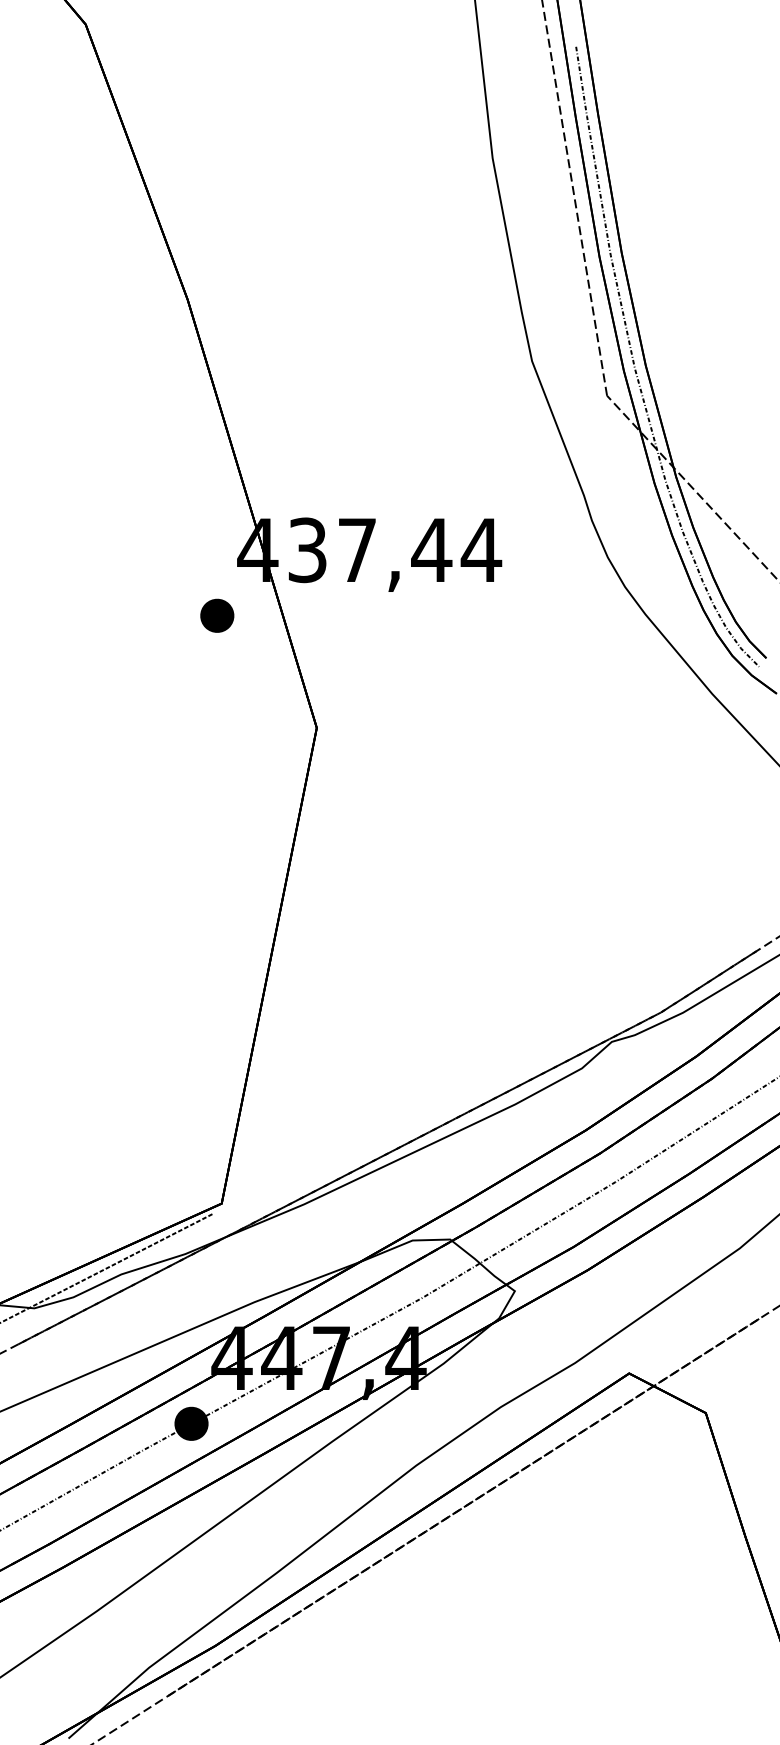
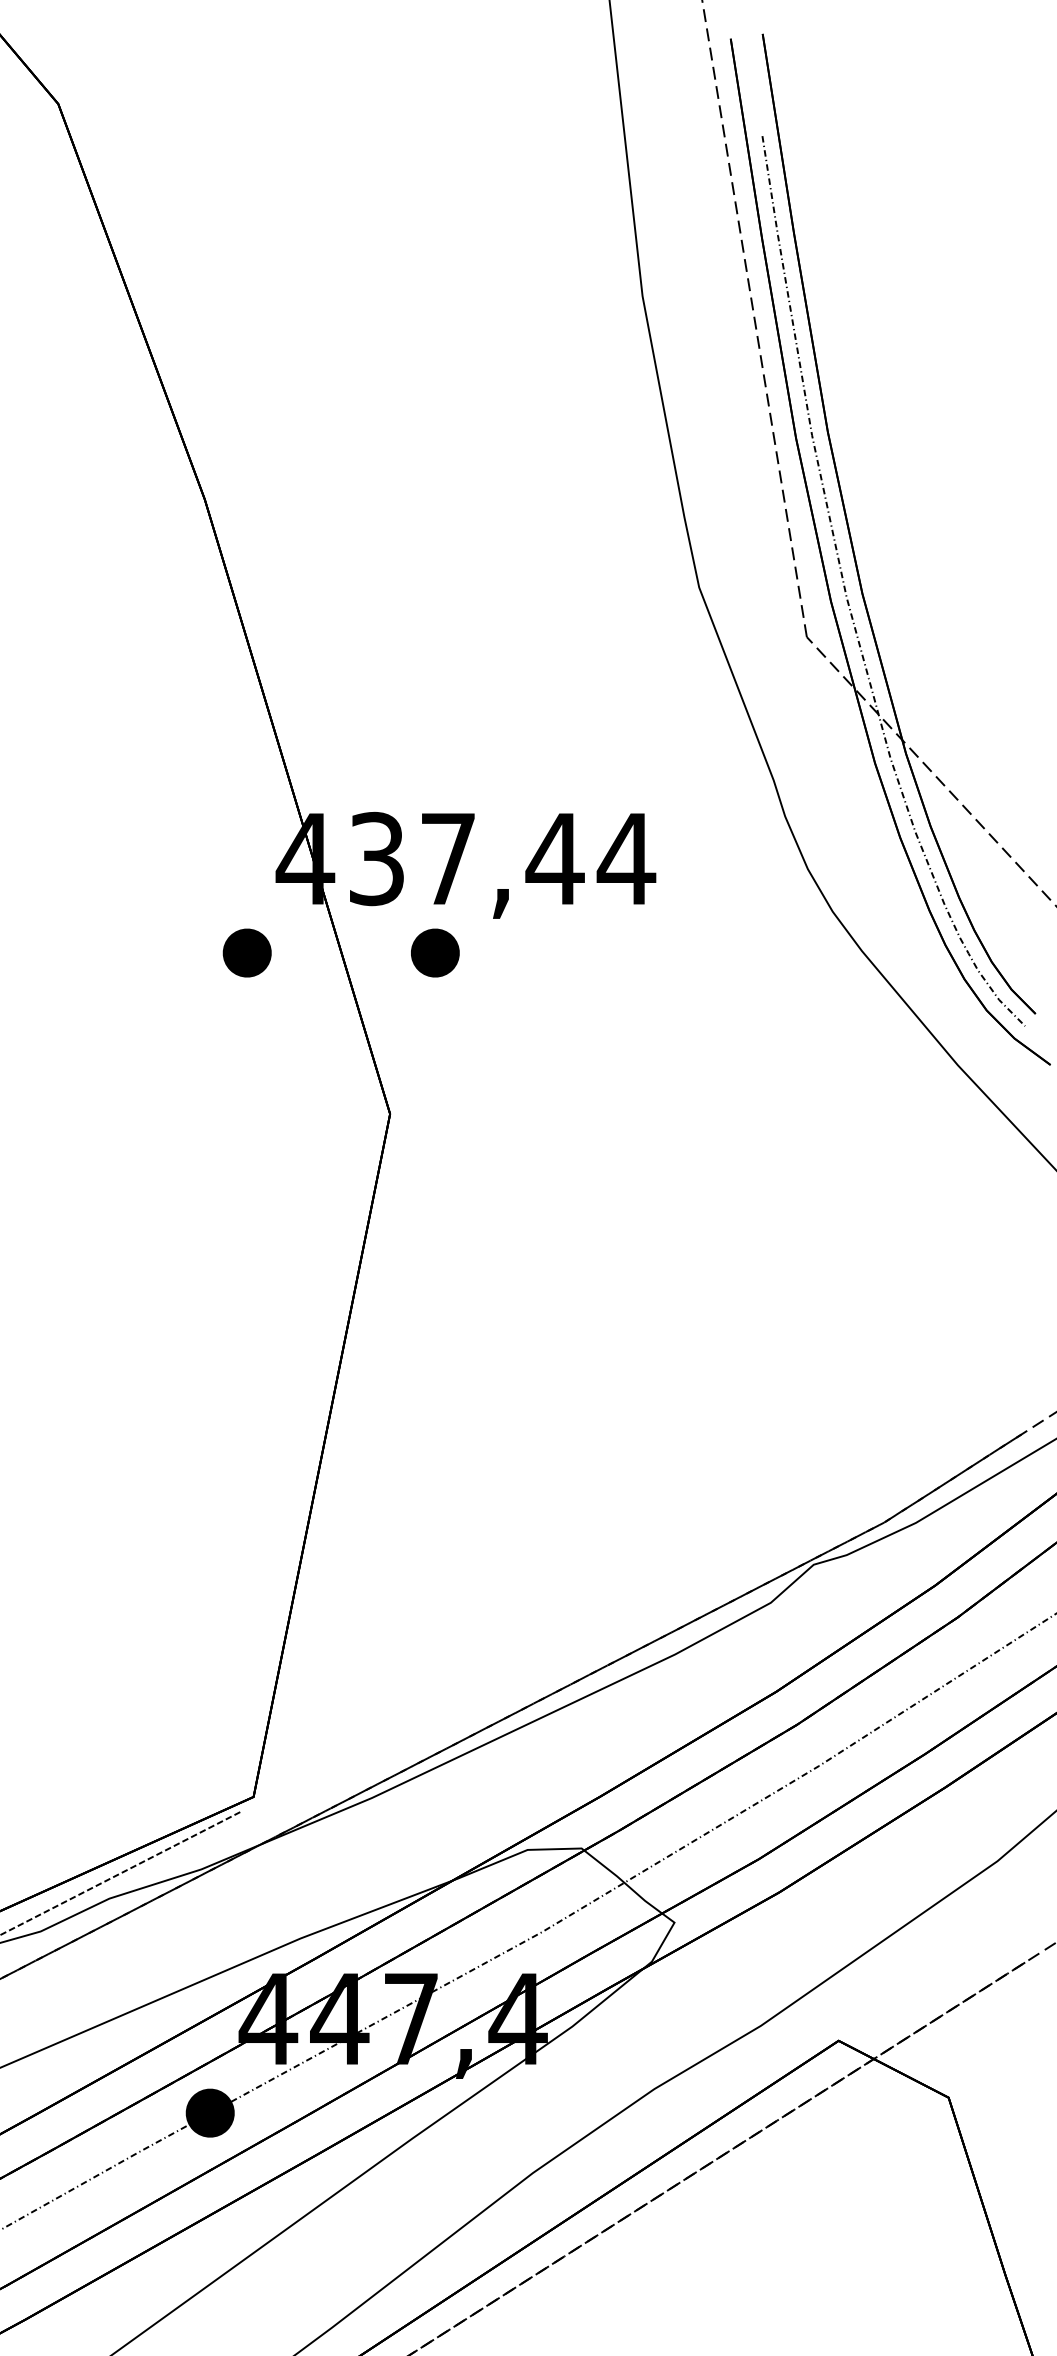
part: (348, 615) -> (435, 952), added

